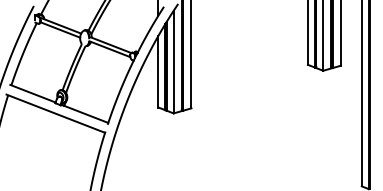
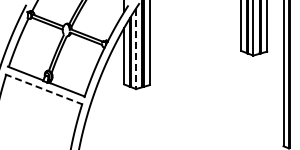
line: (174, 62) -> (136, 49), solid -> dashed
line: (56, 113) -> (44, 89), solid -> dashed

